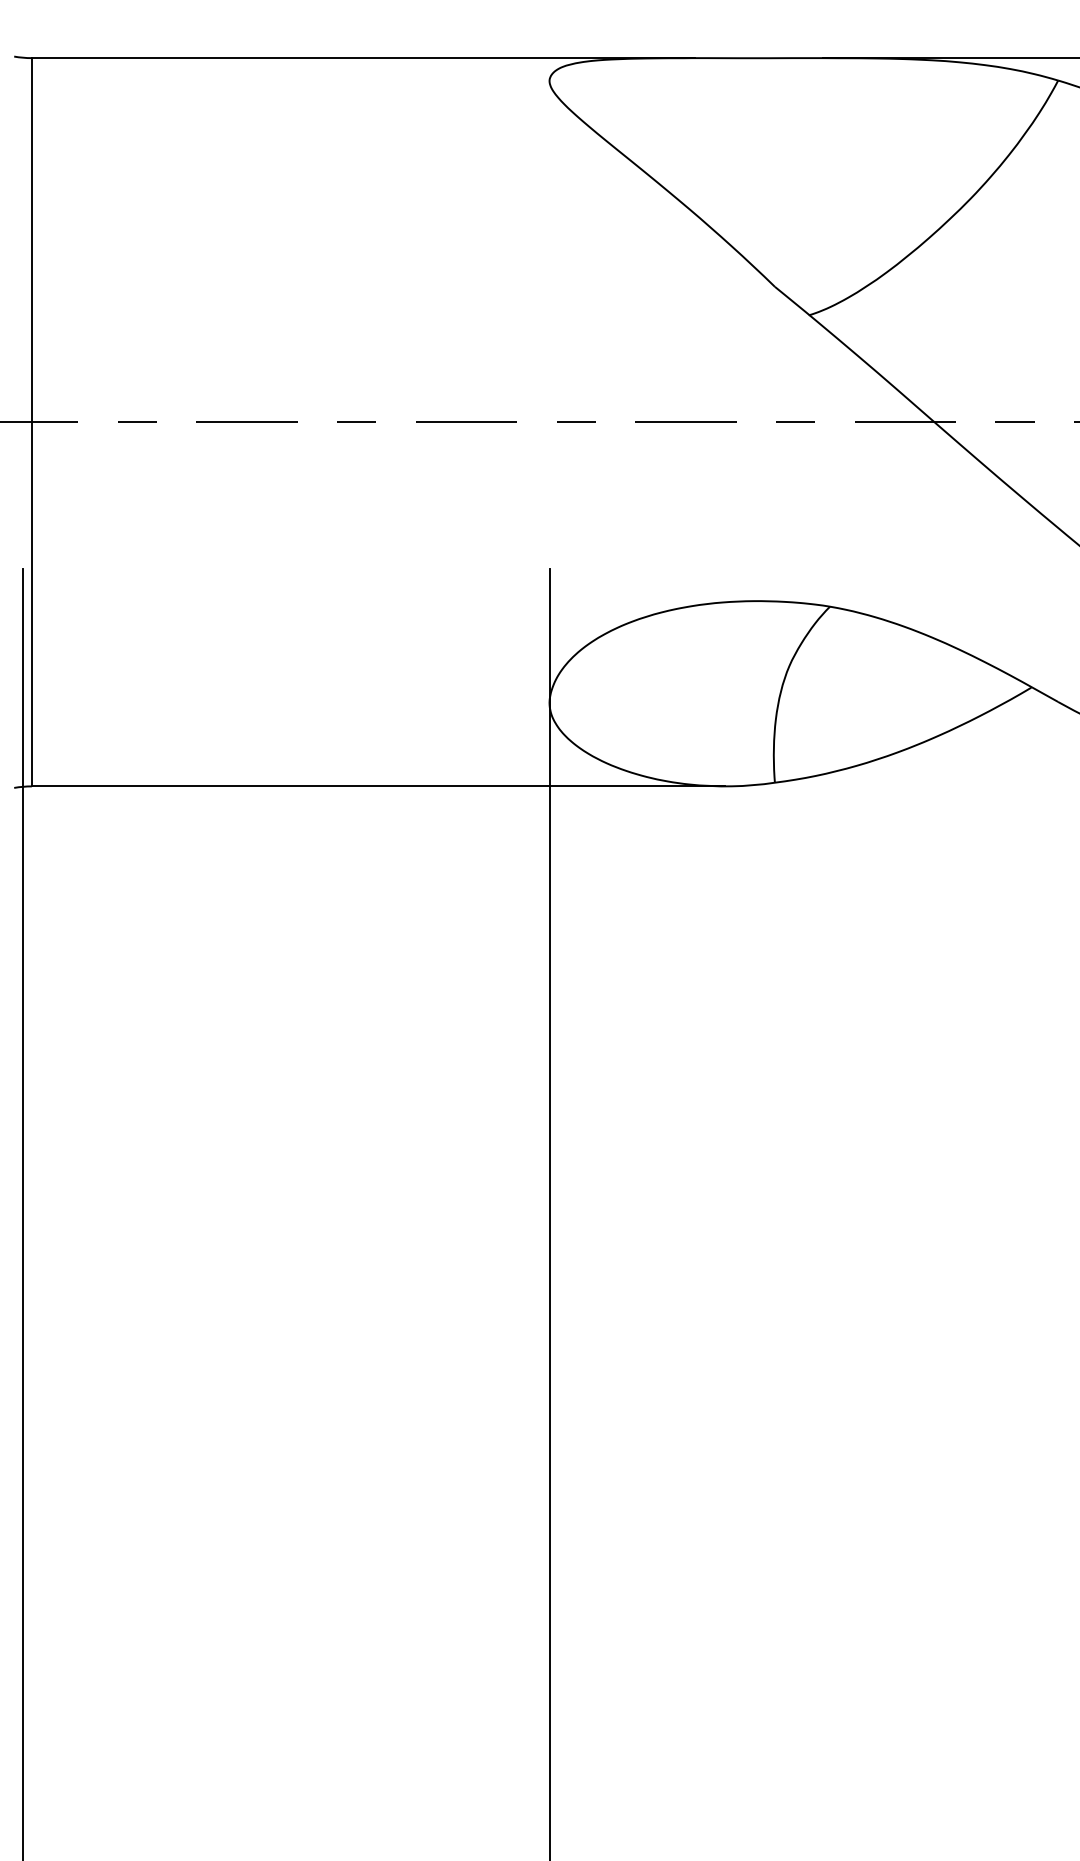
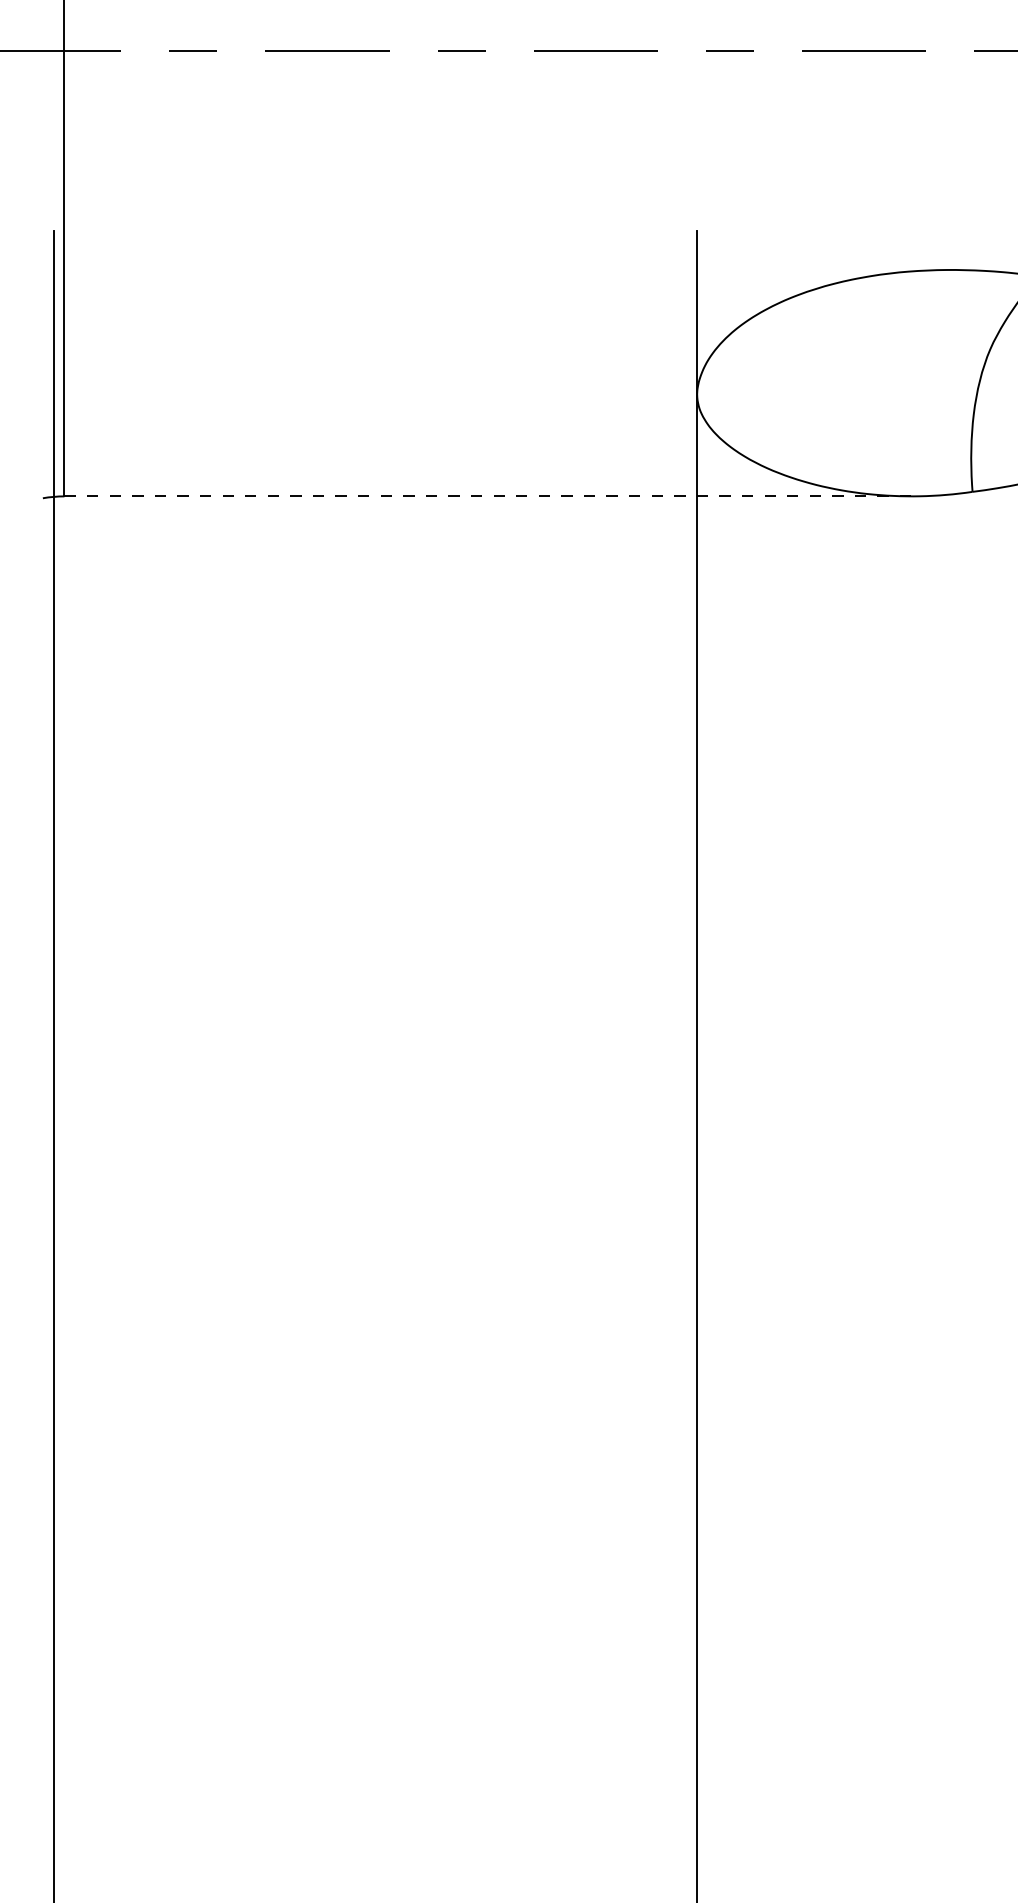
line: (378, 786) -> (488, 496), solid -> dashed

